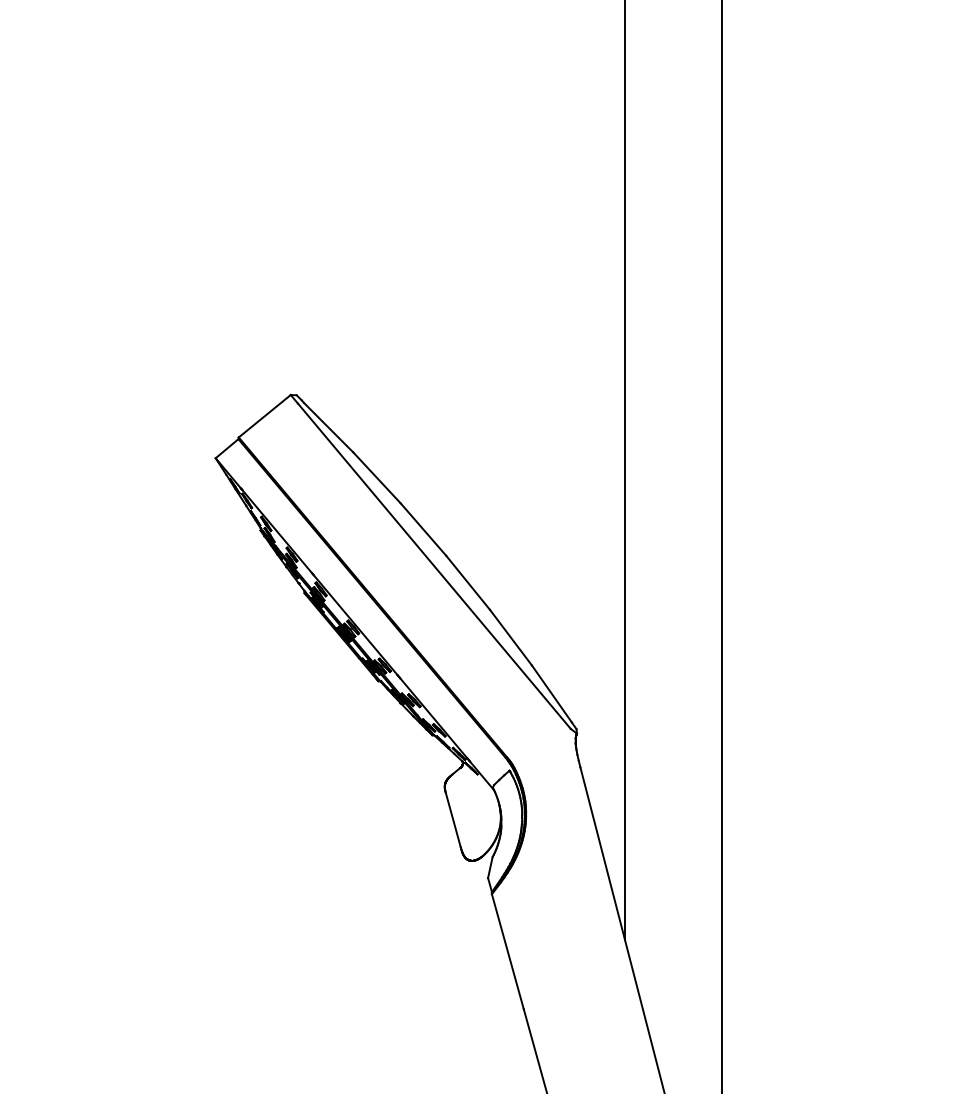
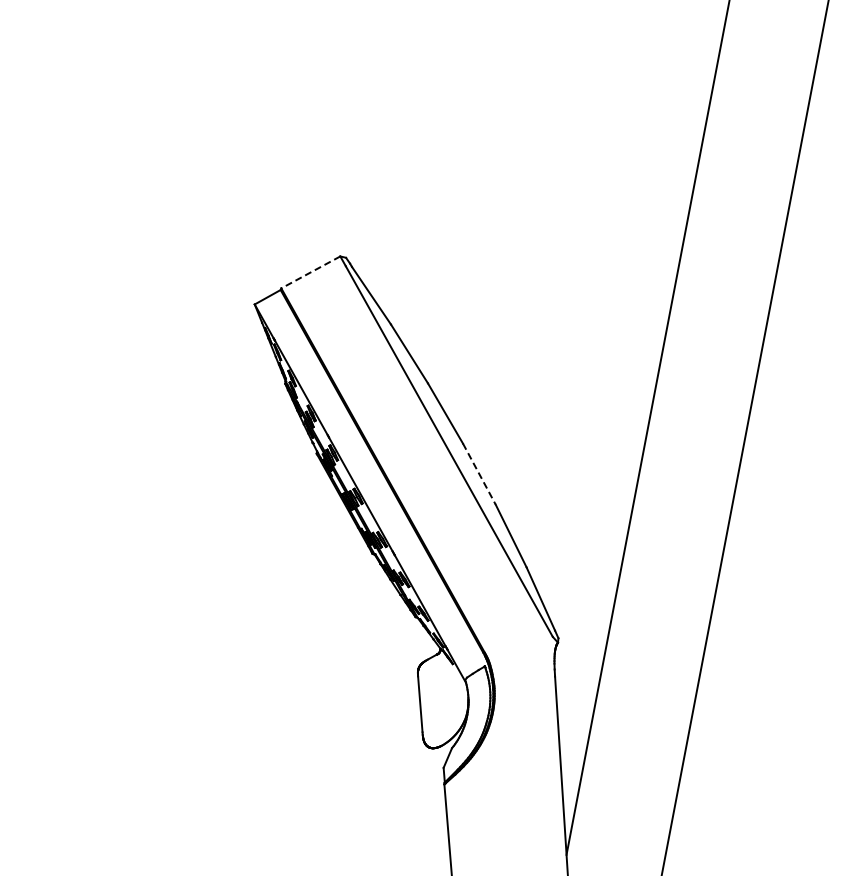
line: (264, 416) -> (310, 272), solid -> dashed
line: (468, 582) -> (479, 473), solid -> dashed

